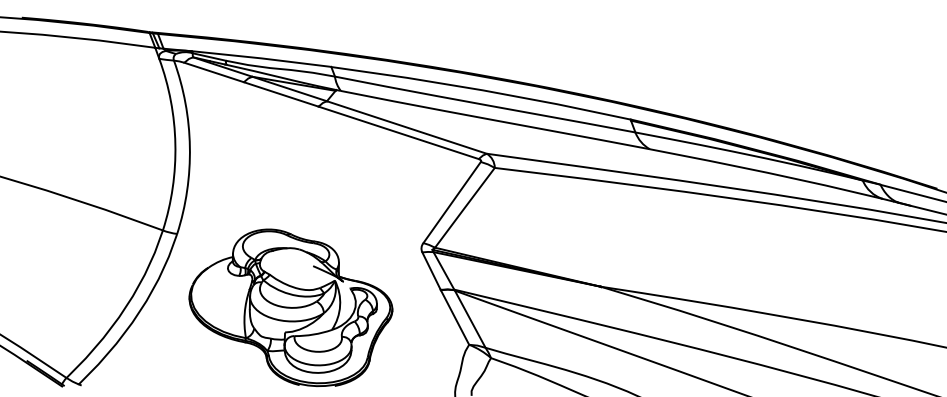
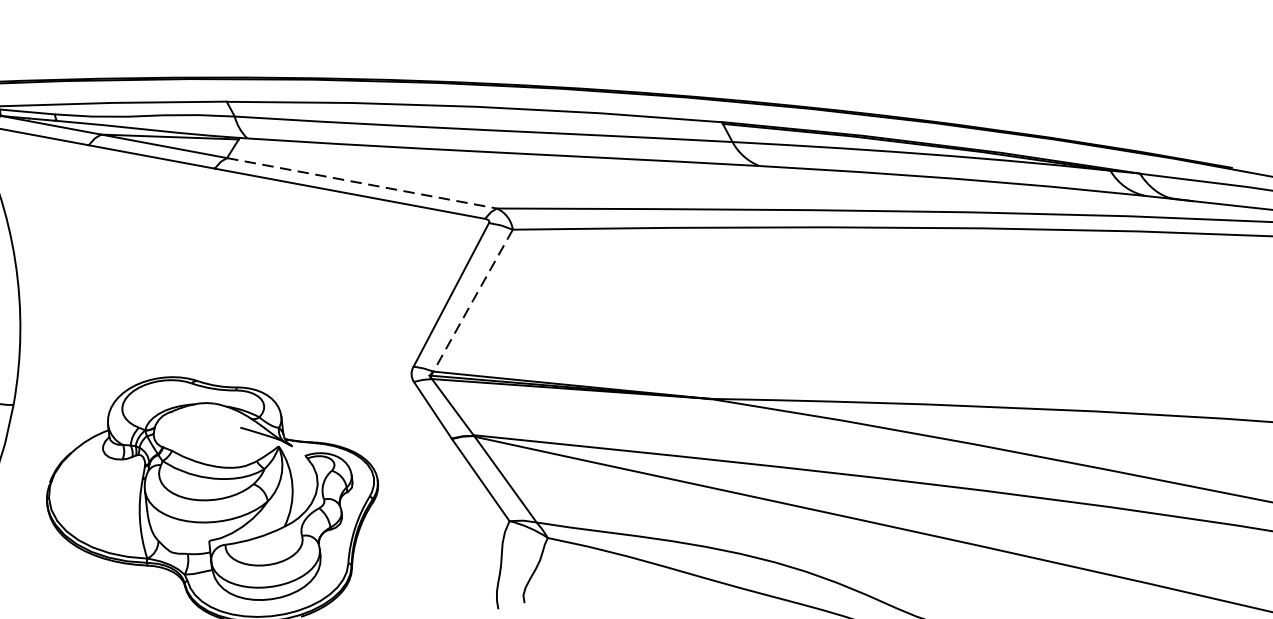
line: (407, 127) -> (362, 183), solid -> dashed
line: (464, 207) -> (472, 300), solid -> dashed

